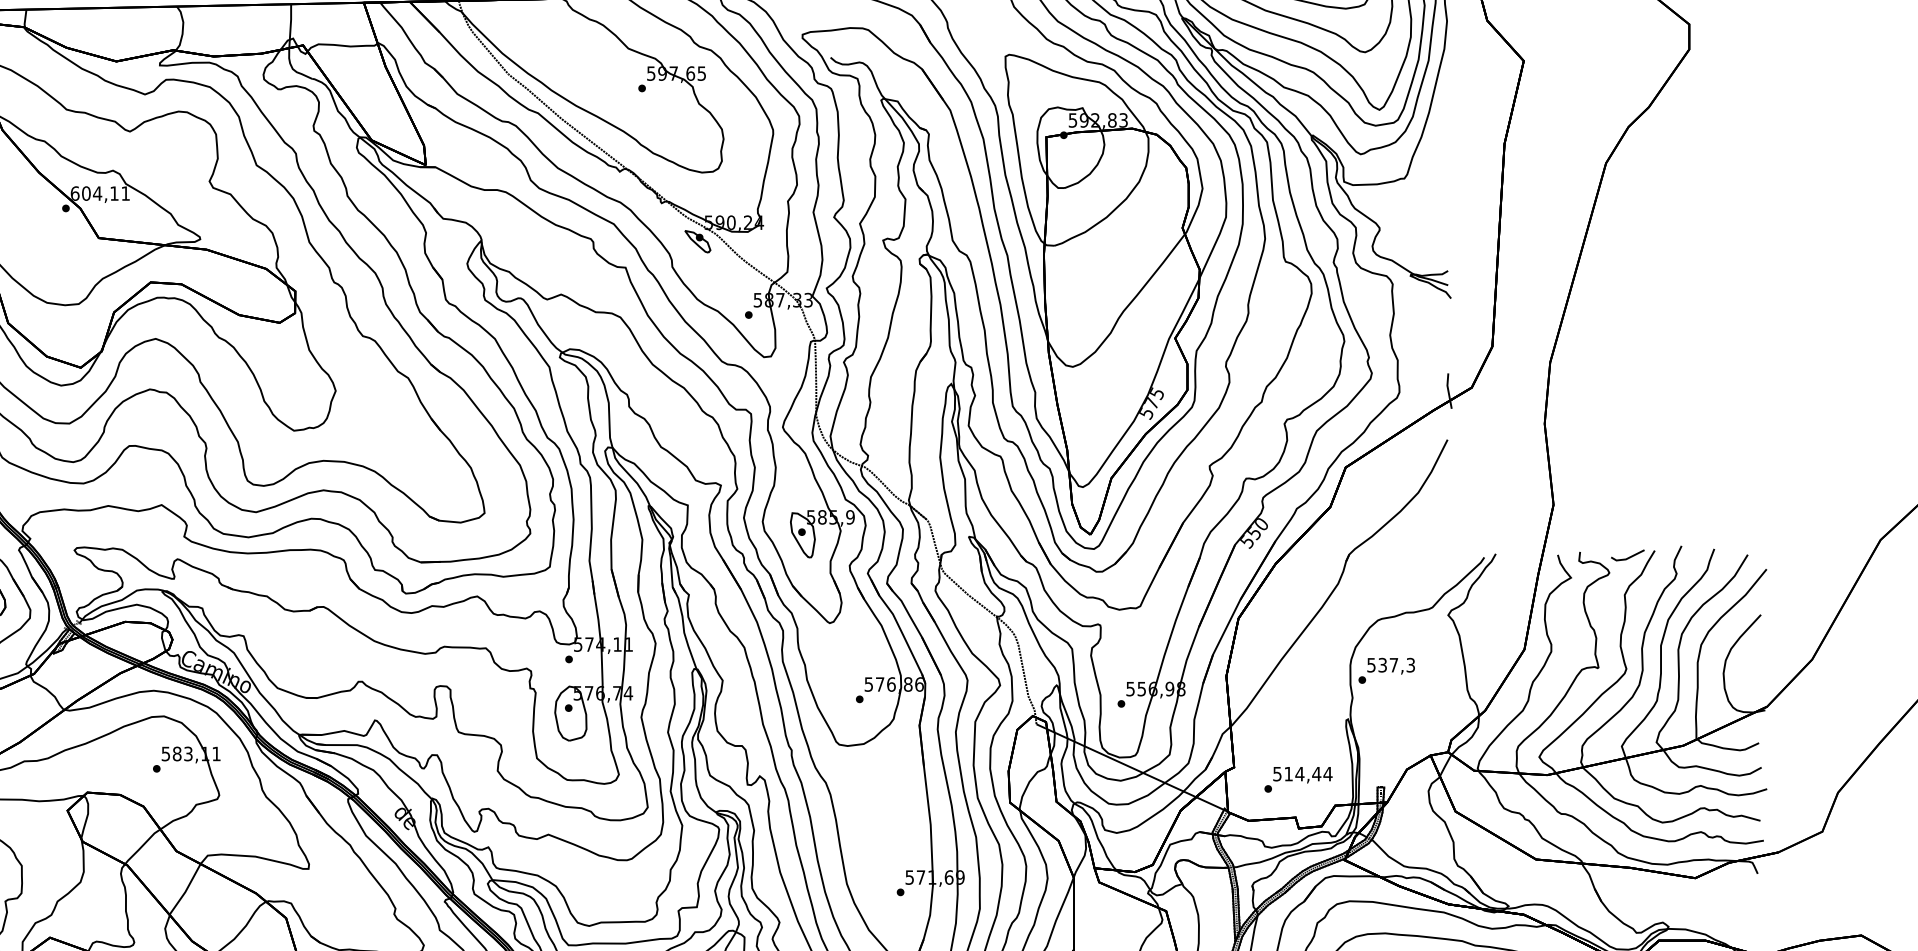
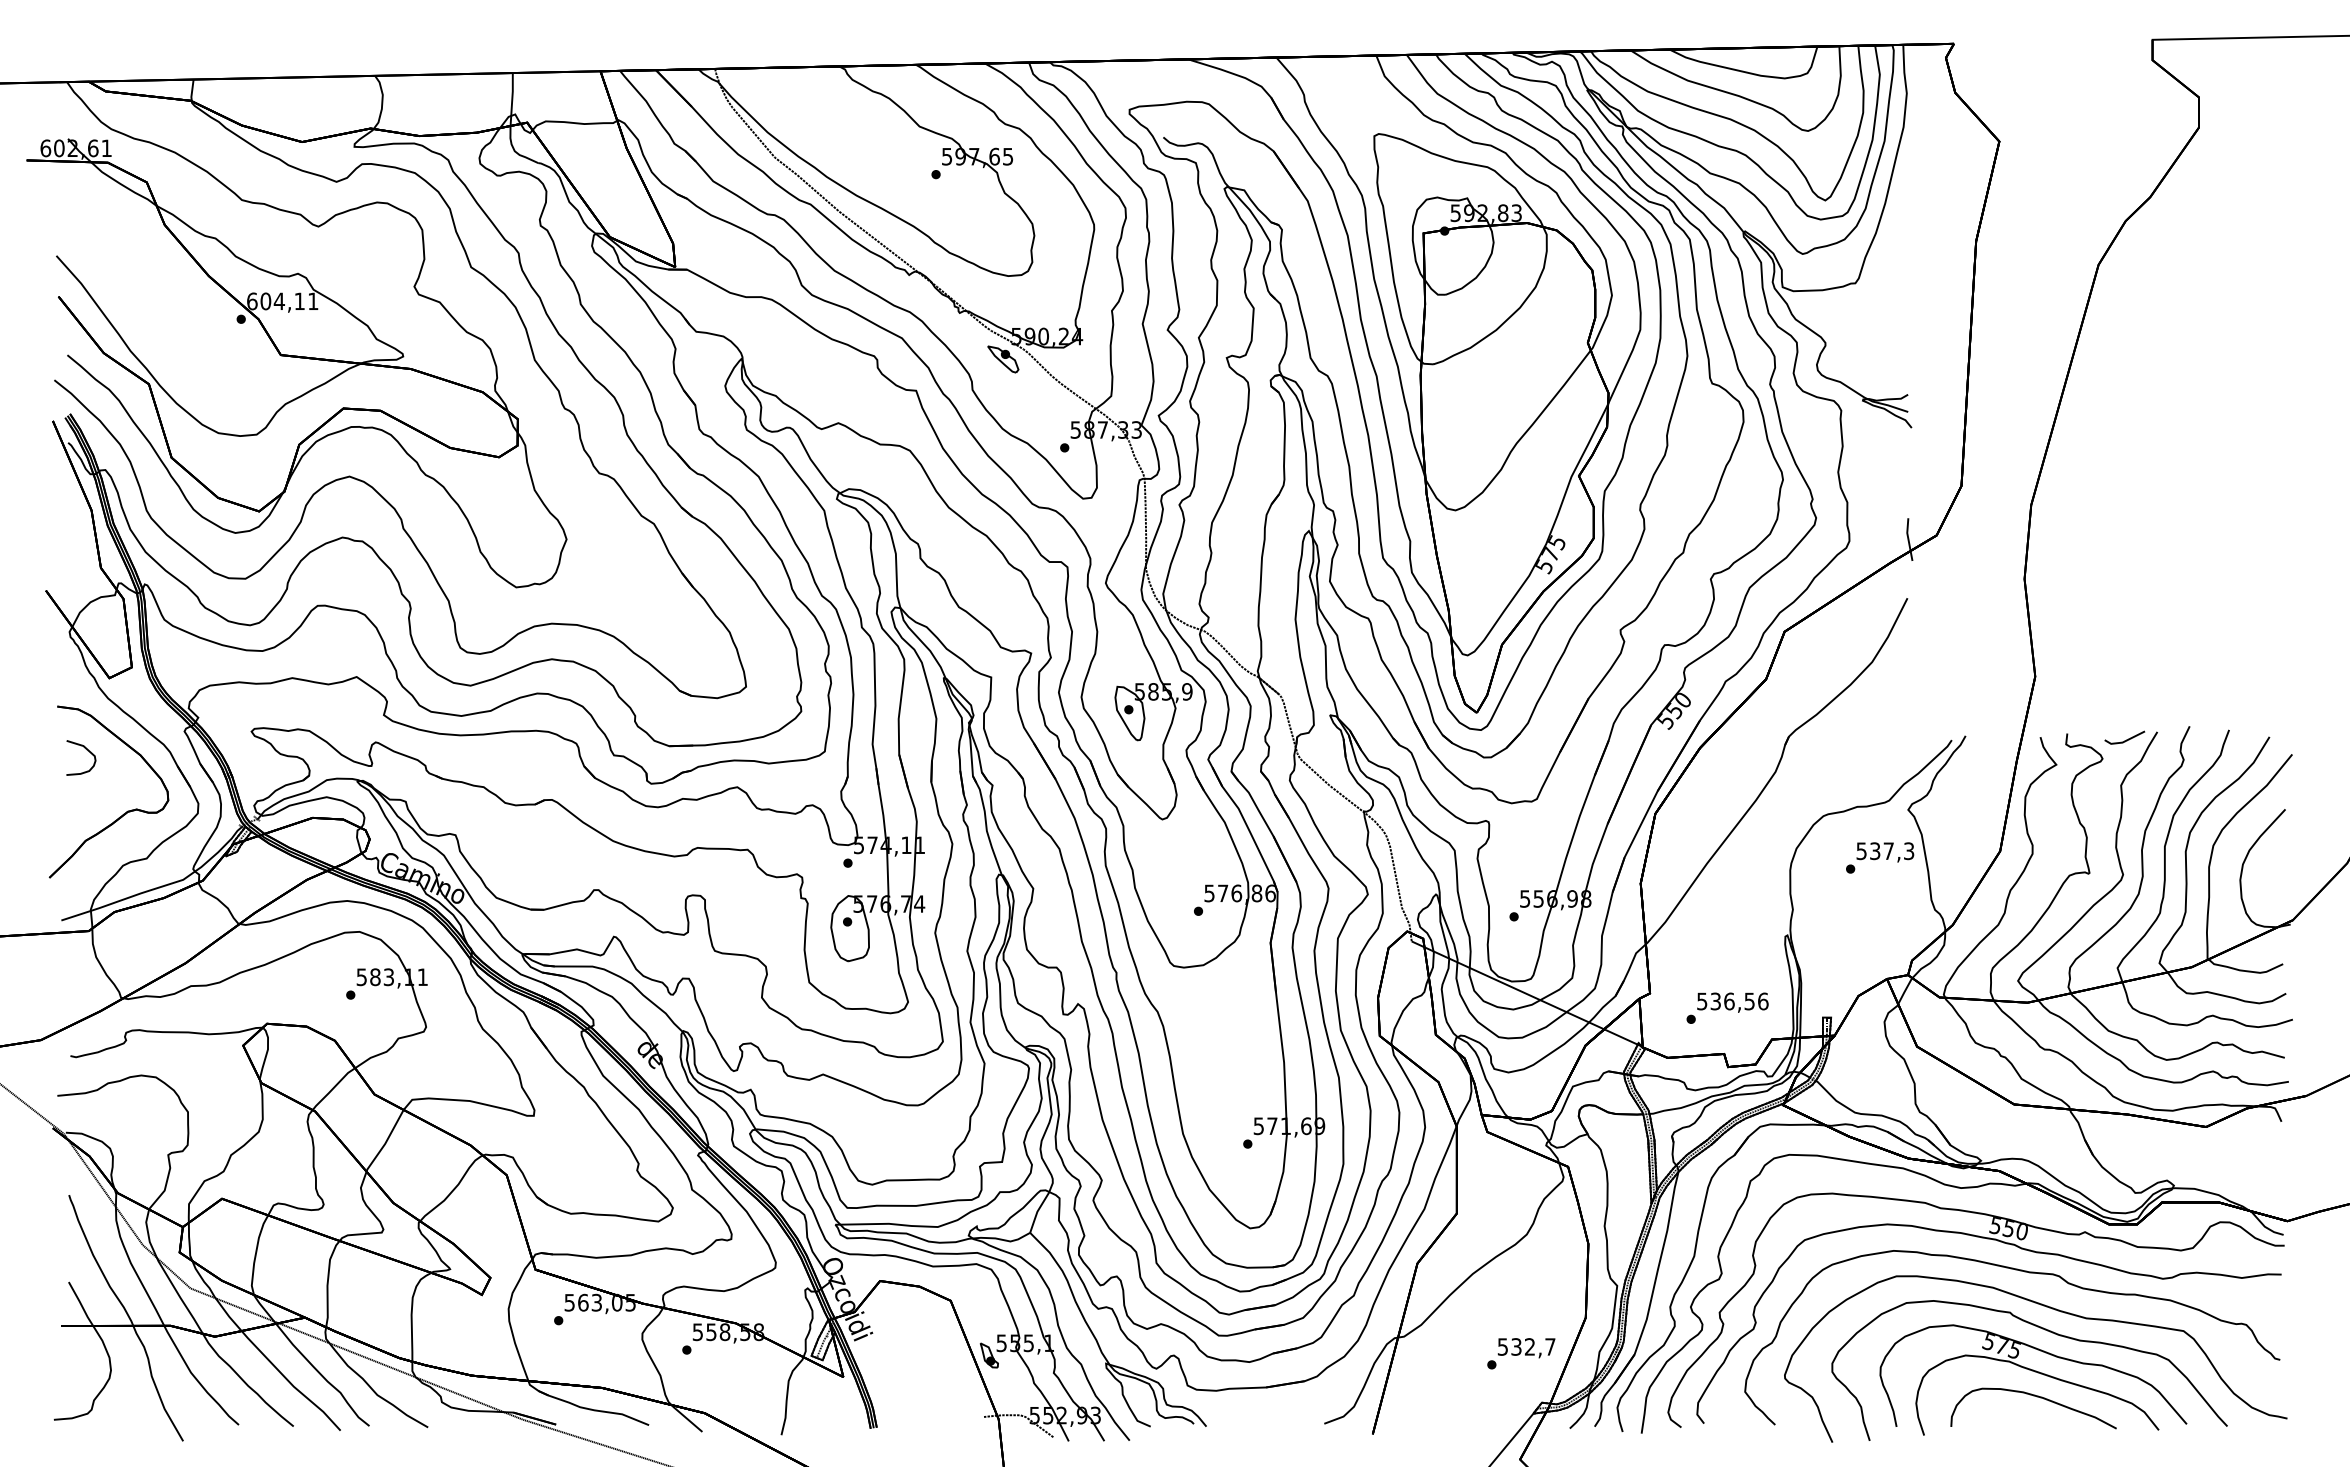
text: (1387, 670) -> (1880, 857), moved
text: (1308, 774) -> (1739, 1001), 514,44 -> 536,56

